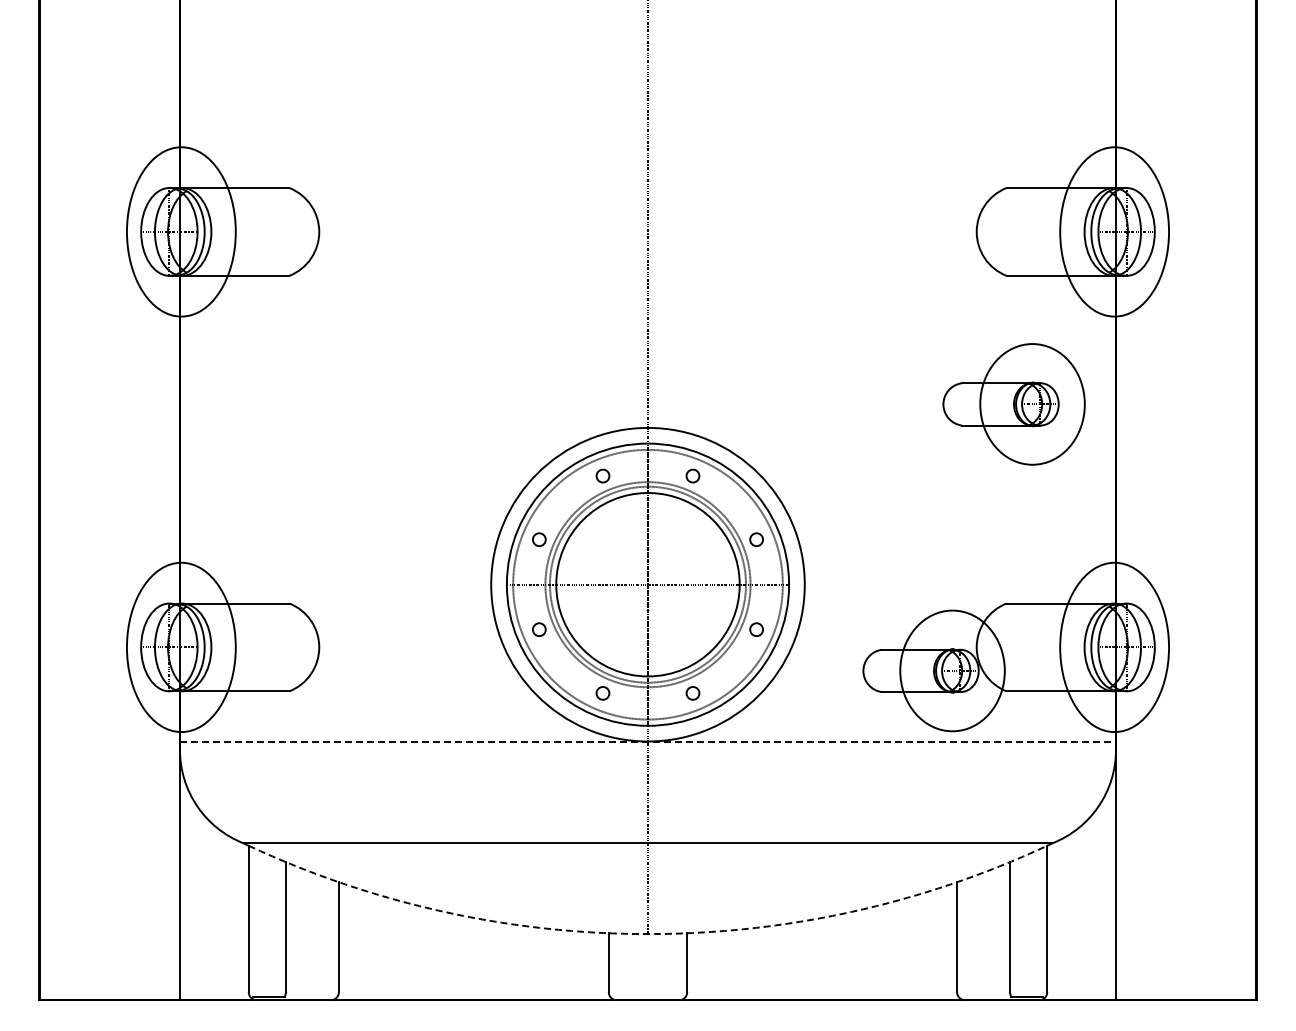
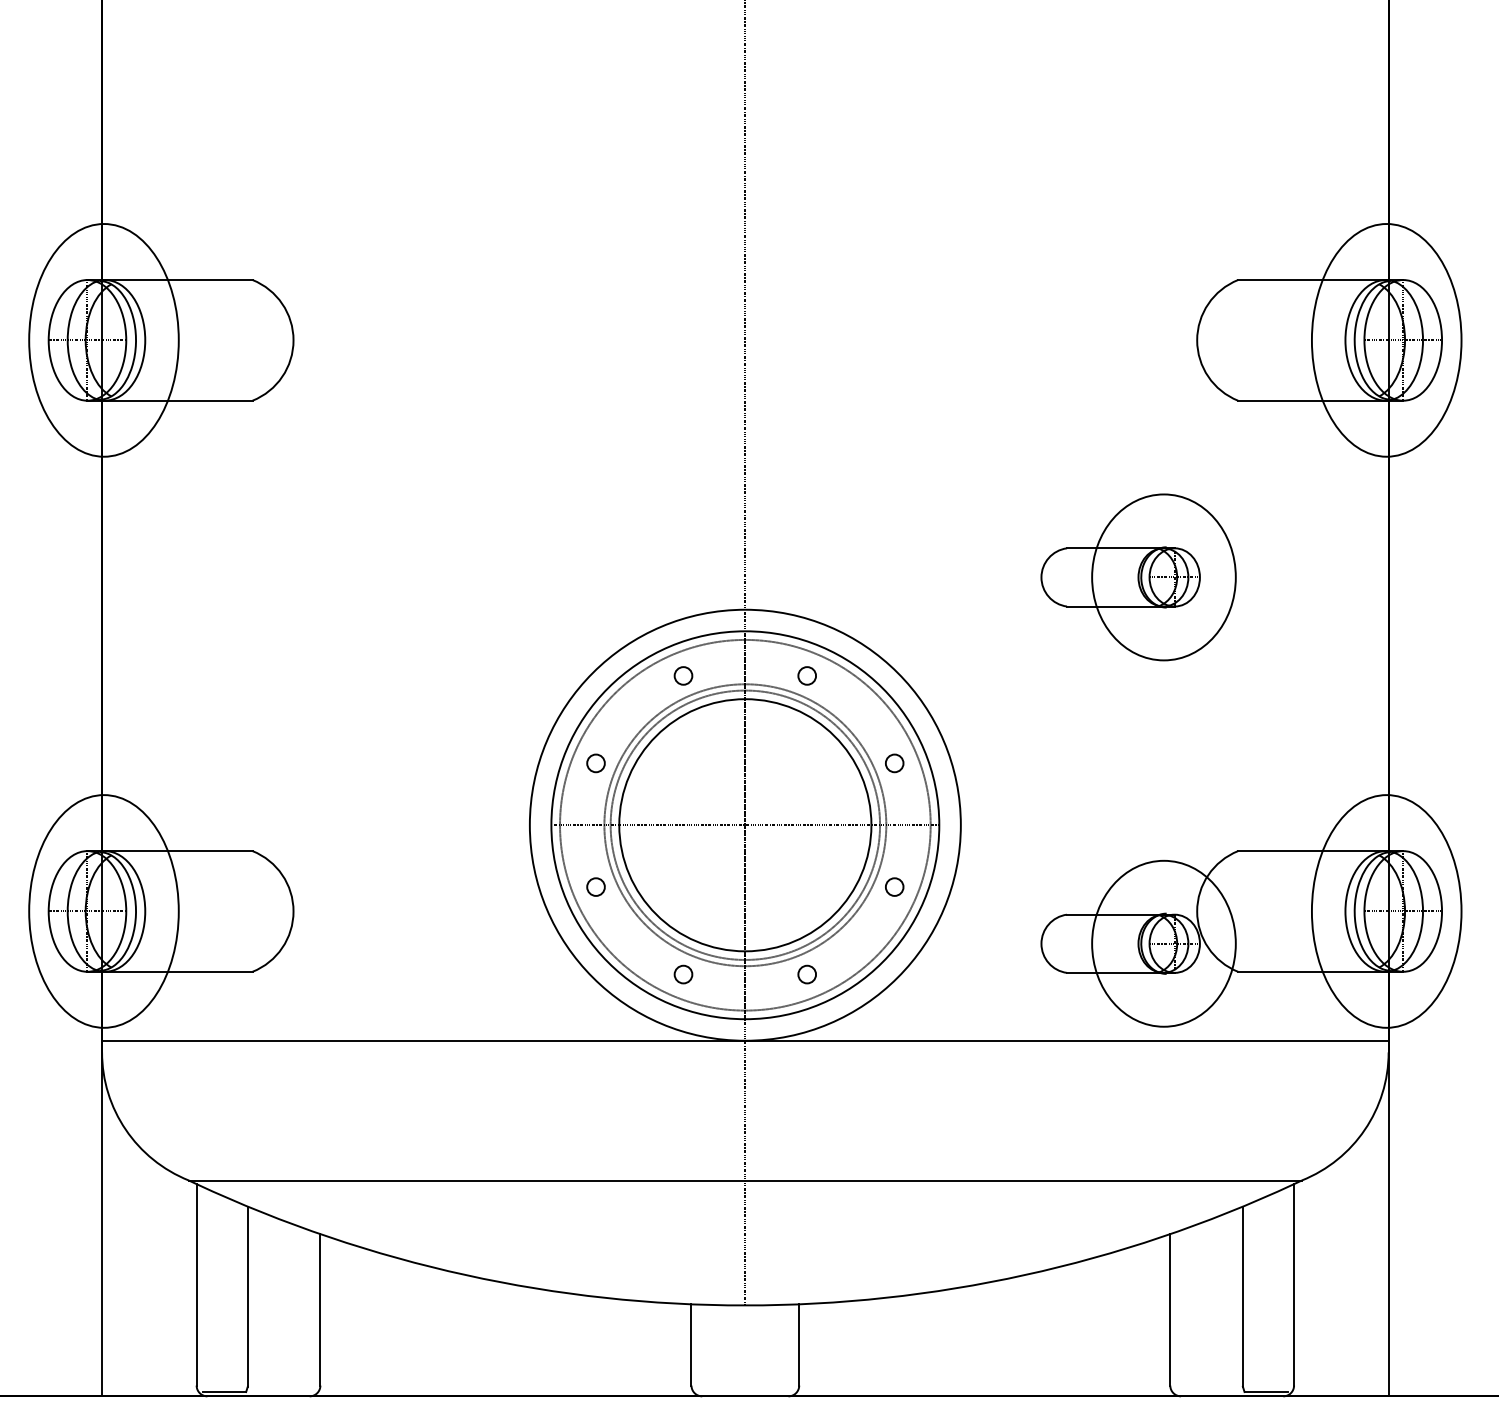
part: (1013, 404) -> (1137, 577), moved
line: (648, 741) -> (746, 1040), dashed -> solid
arc: (647, 934) -> (744, 1306), dashed -> solid

